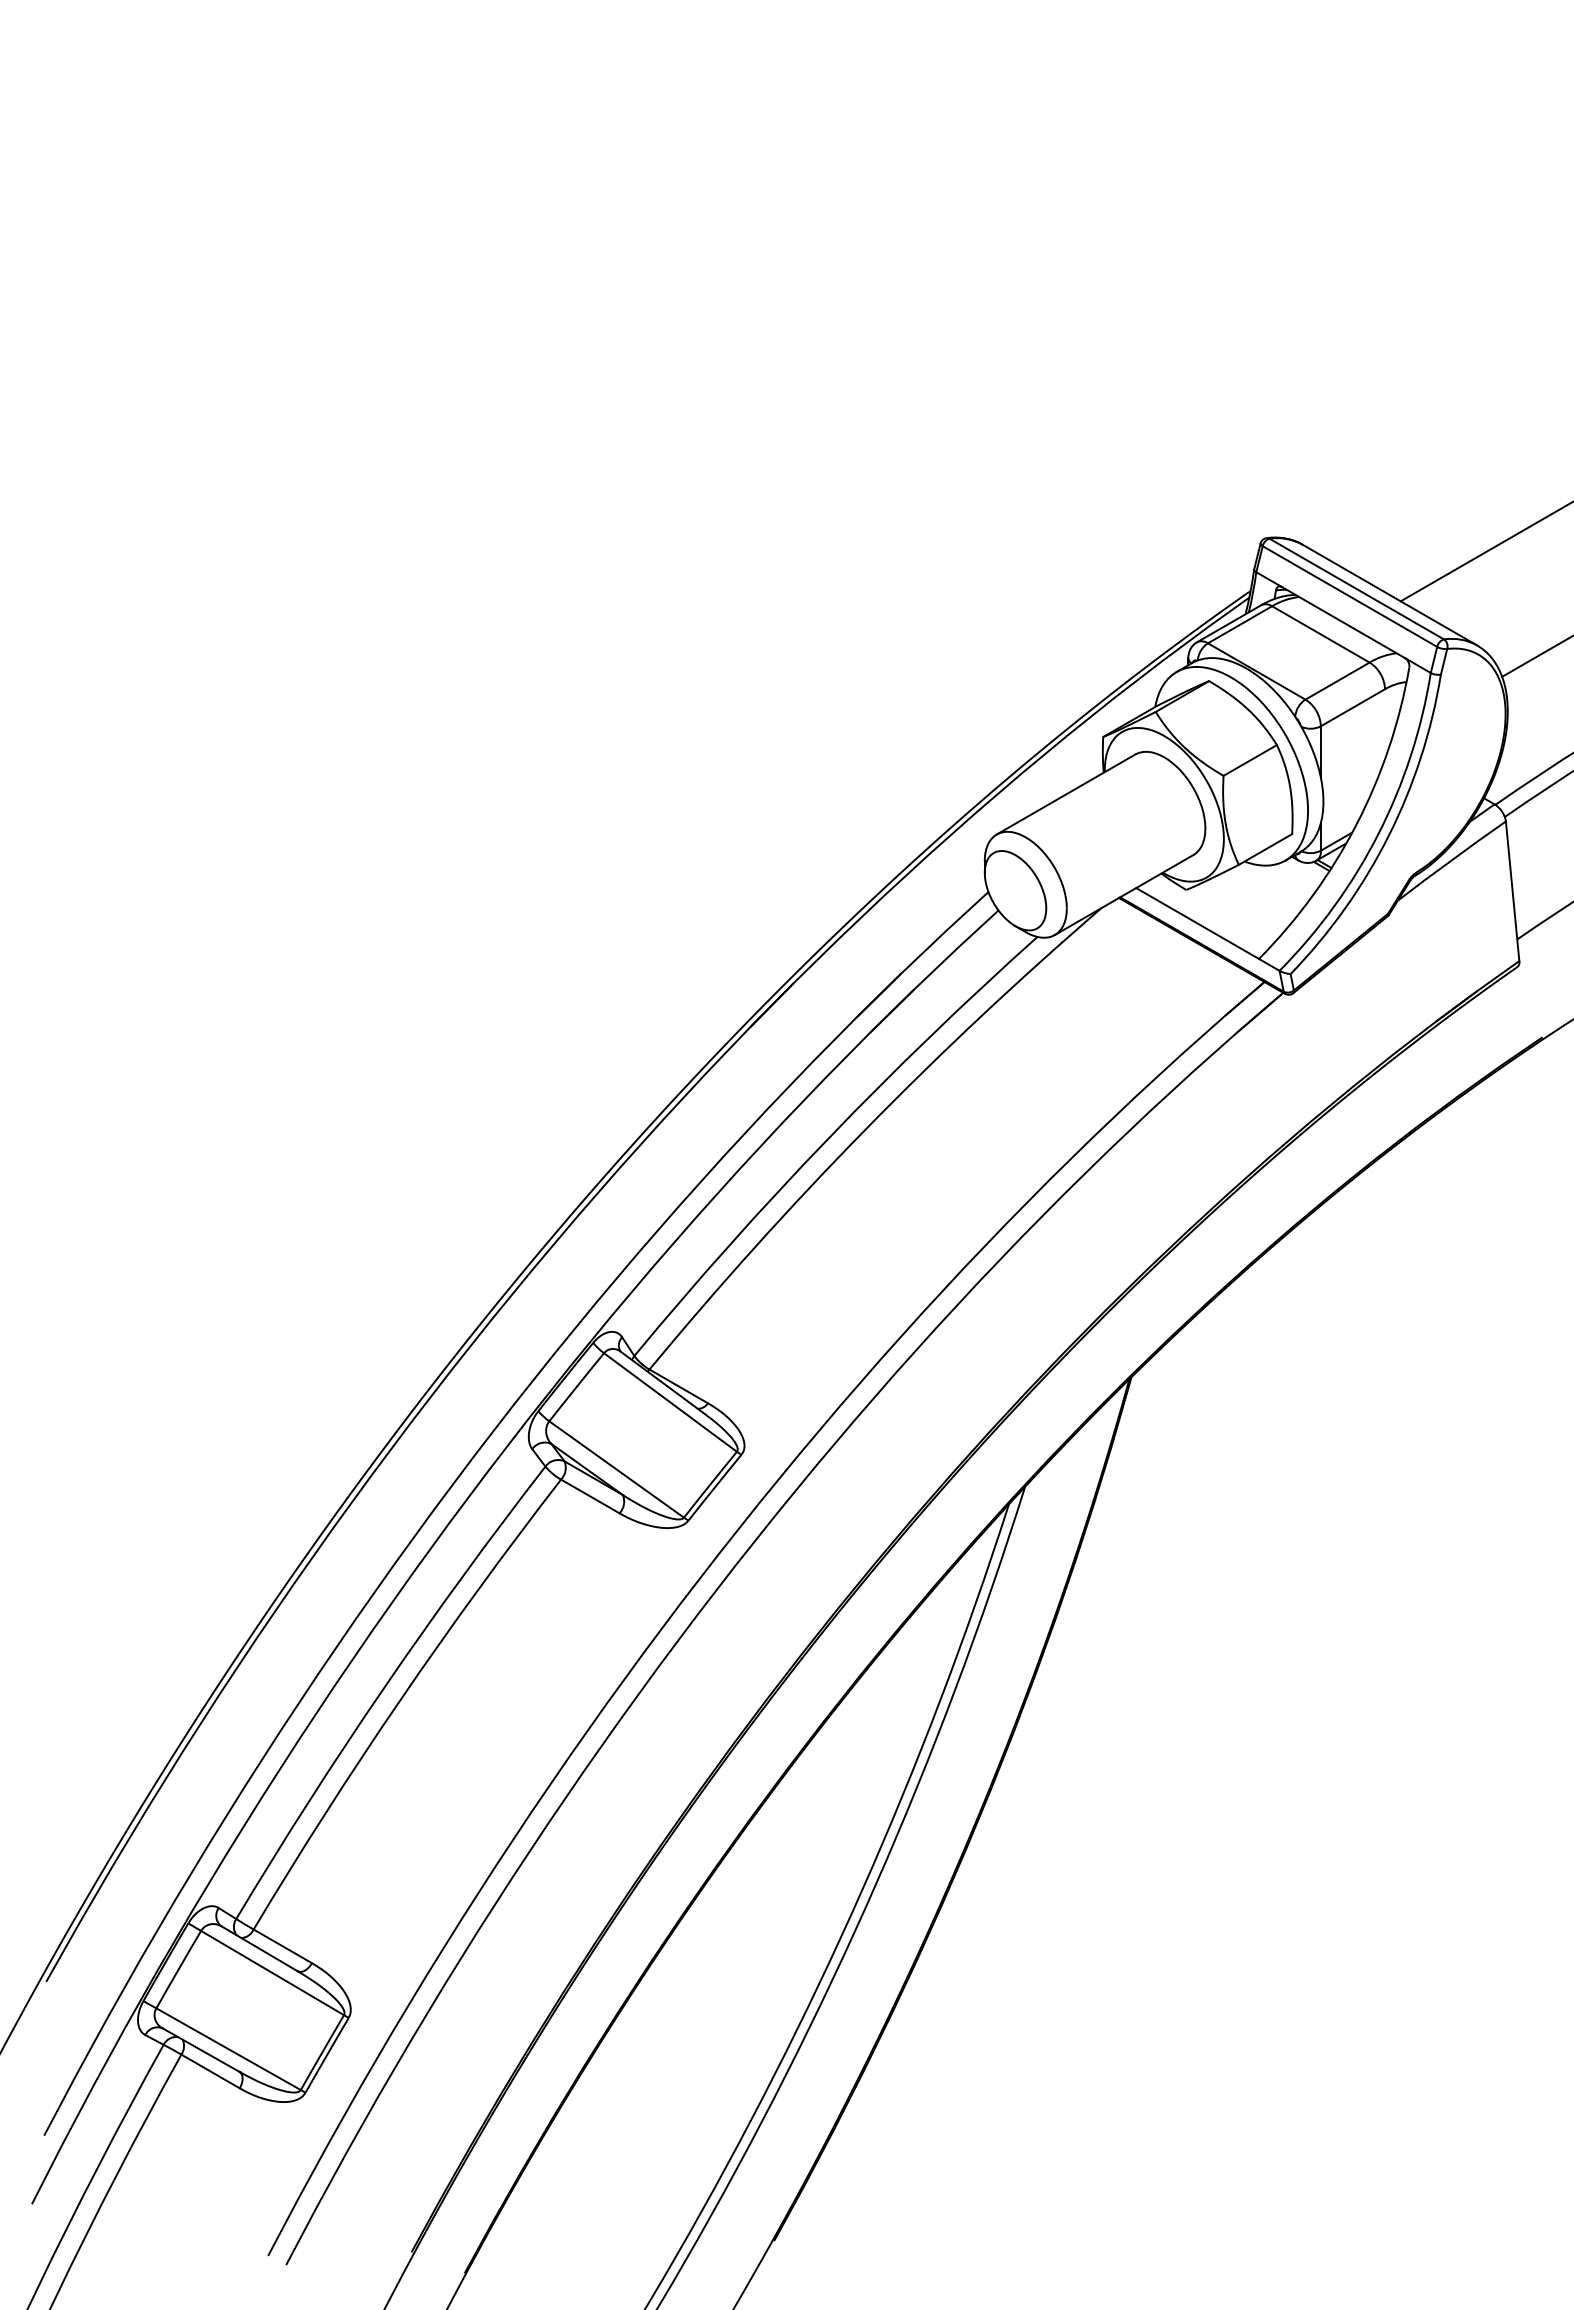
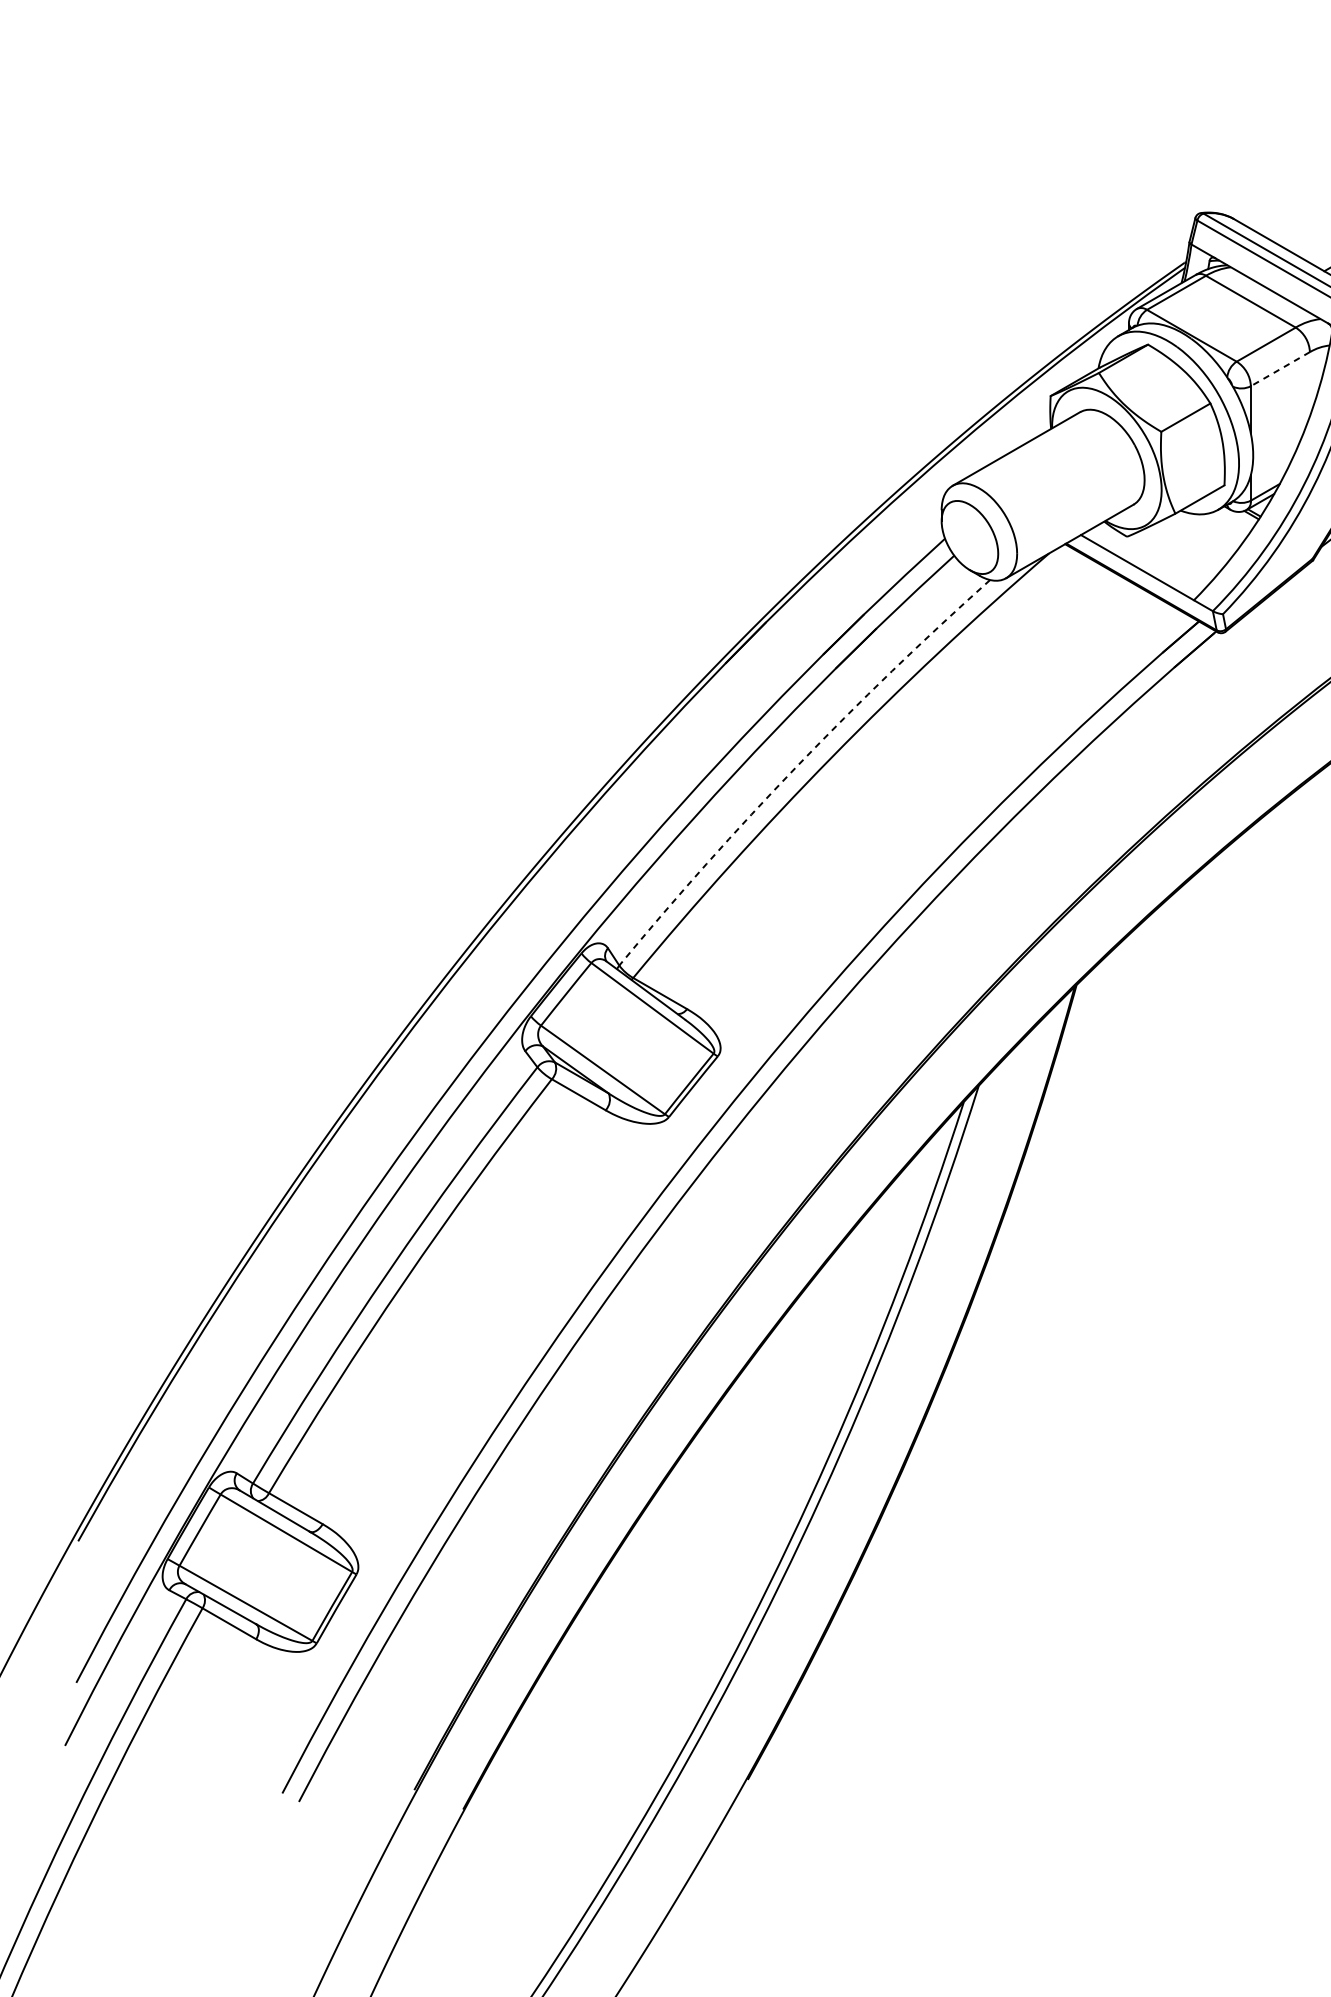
line: (1352, 708) -> (1279, 369), solid -> dashed
arc: (828, 1138) -> (797, 765), solid -> dashed

